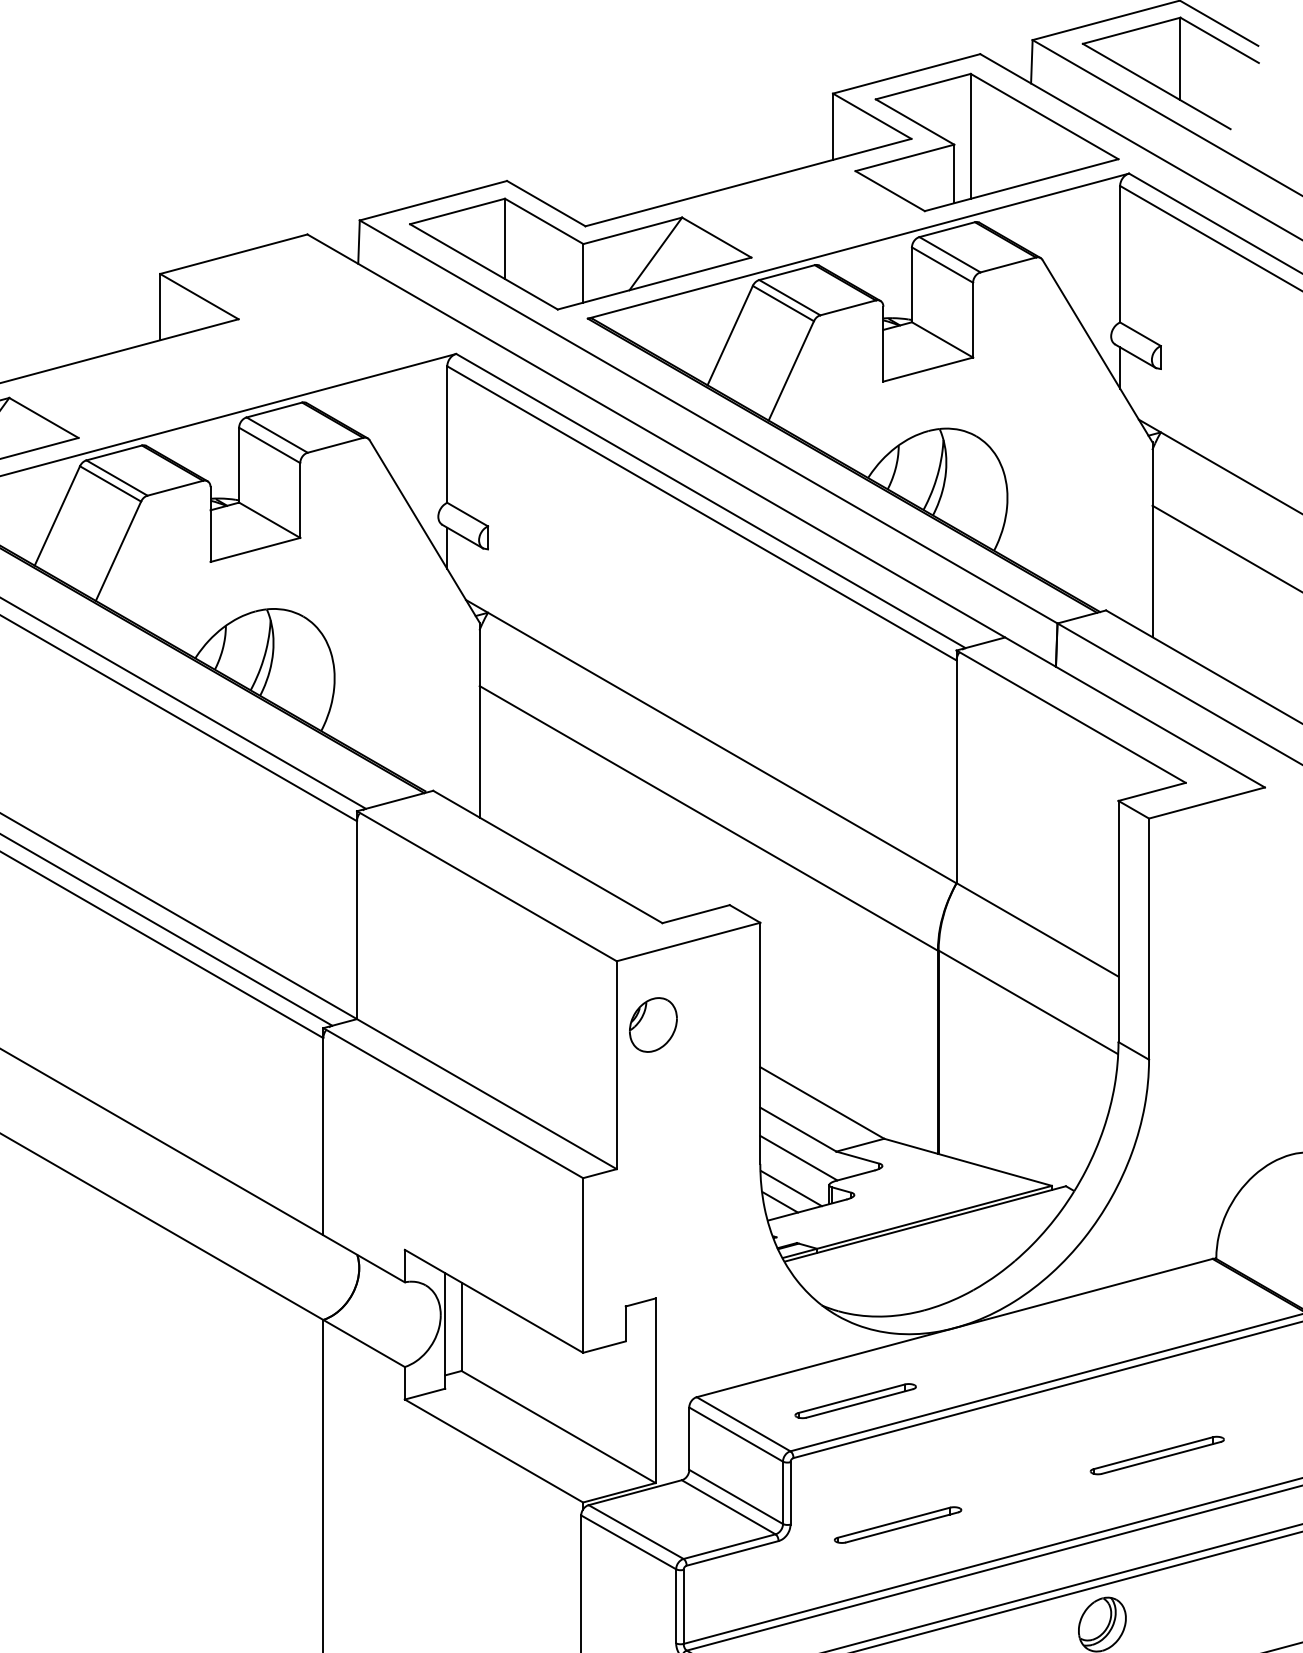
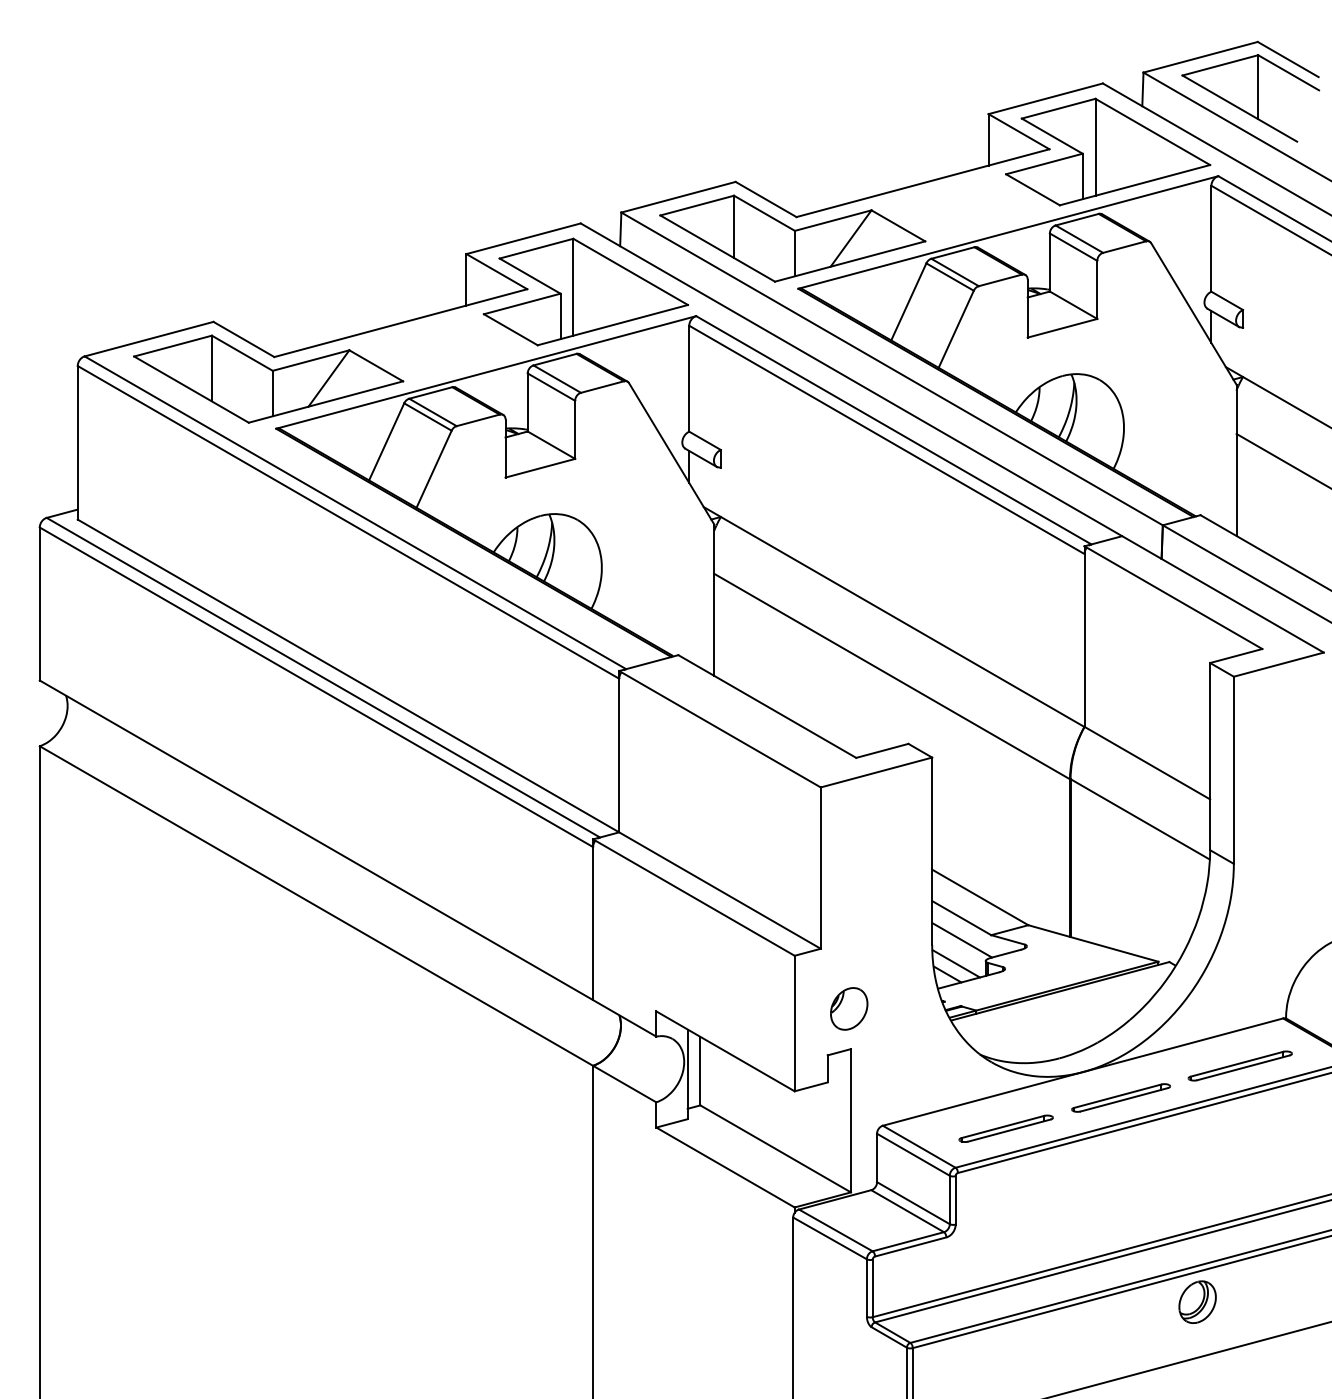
part: (313, 322) -> (585, 291), added
part: (653, 1024) -> (849, 1008), moved
part: (1156, 1454) -> (1239, 1065), moved
part: (897, 1524) -> (1120, 1097), moved

